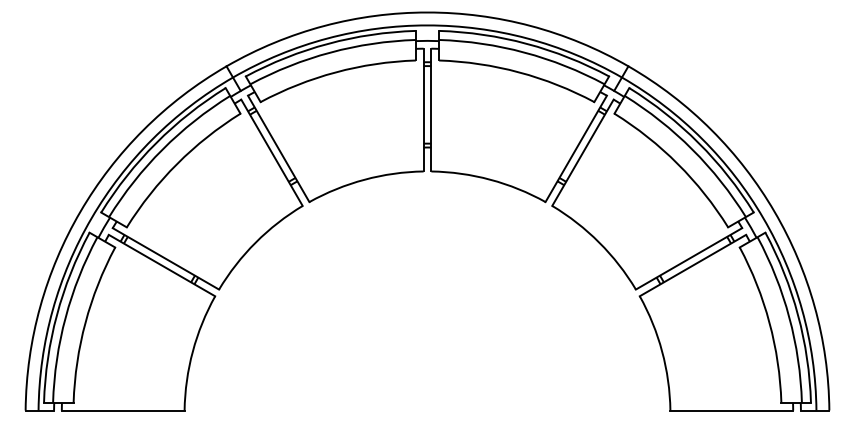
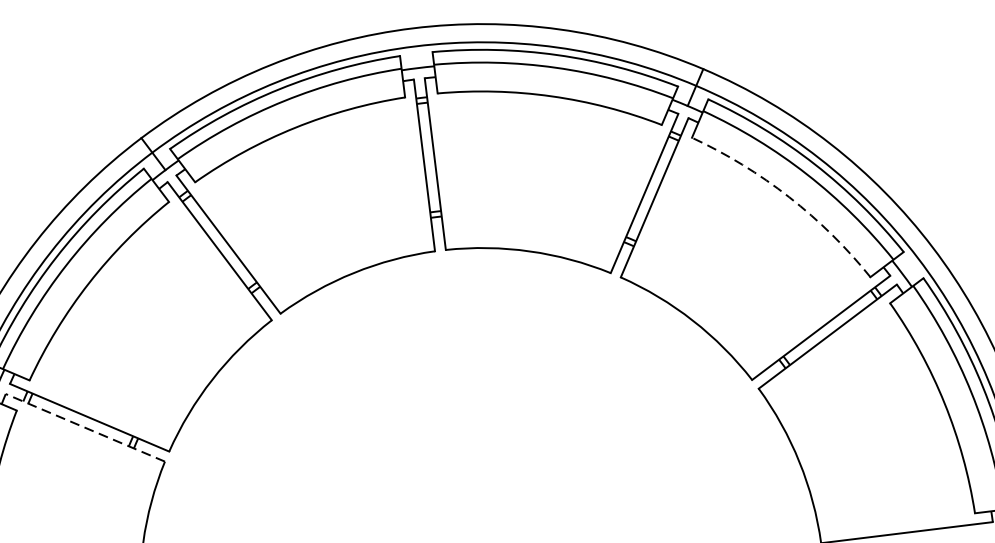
arc: (677, 164) -> (788, 197), solid -> dashed
line: (161, 265) -> (84, 427), solid -> dashed

